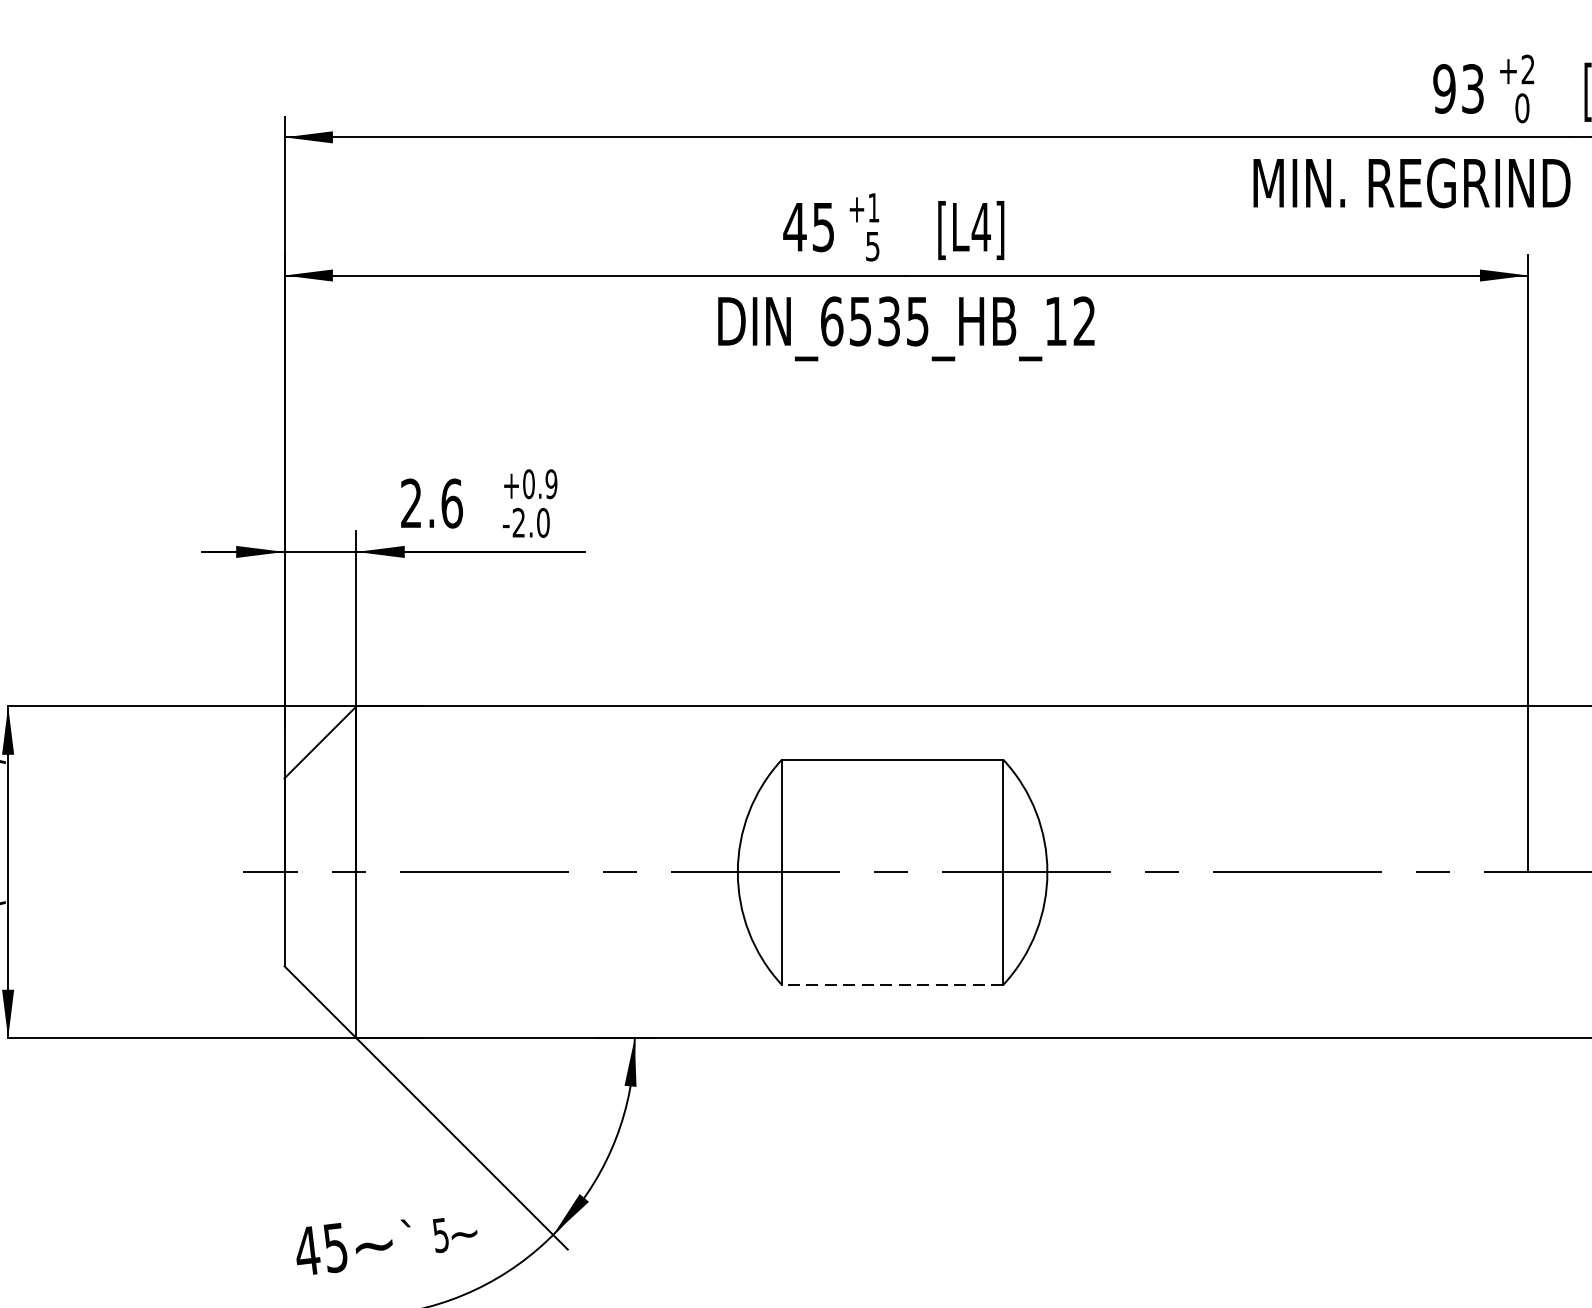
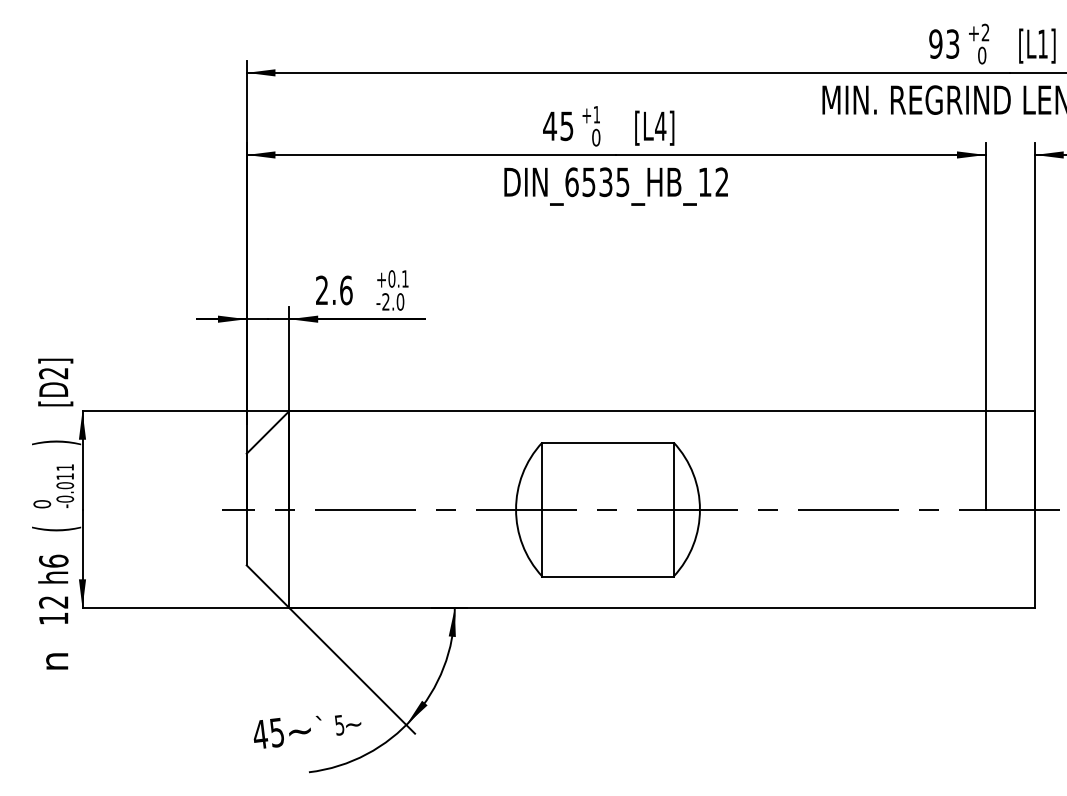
text: (873, 246) -> (596, 137), 5 -> 0
text: (550, 483) -> (404, 278), +0.9 -> +0.1
line: (893, 984) -> (608, 576), dashed -> solid

